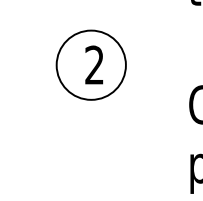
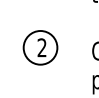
part: (91, 64) -> (40, 47), moved

